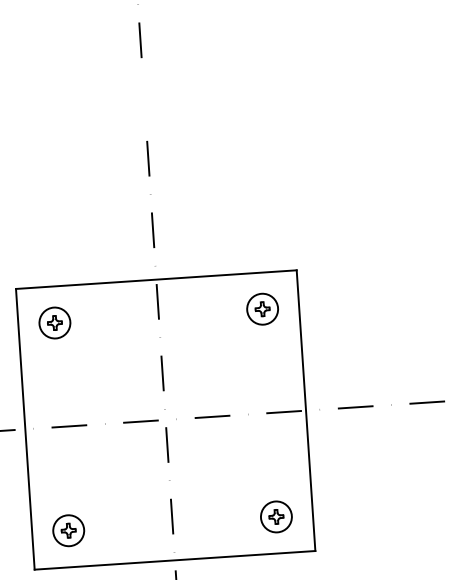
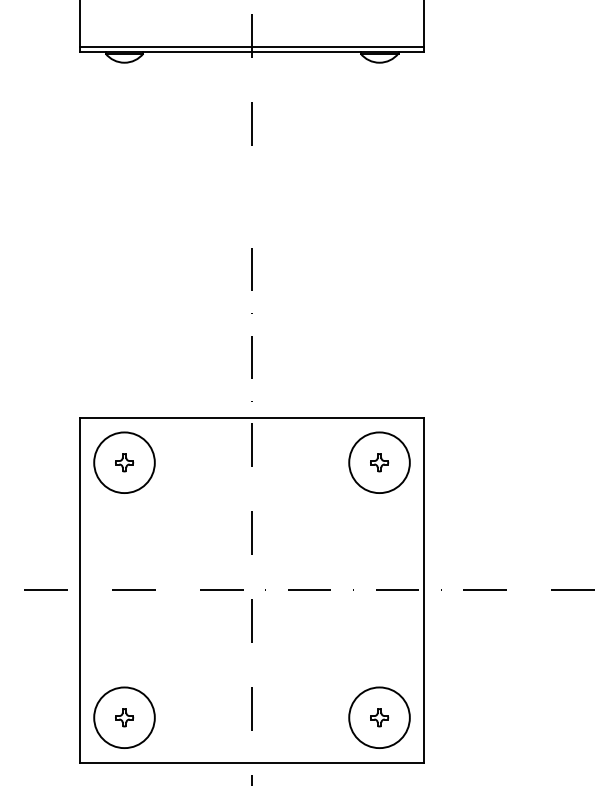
circle: (262, 309) -> (379, 462), size x1.6
circle: (54, 322) -> (124, 462), size x1.6
circle: (276, 516) -> (379, 717), size x1.6
circle: (68, 530) -> (124, 717), size x1.6

